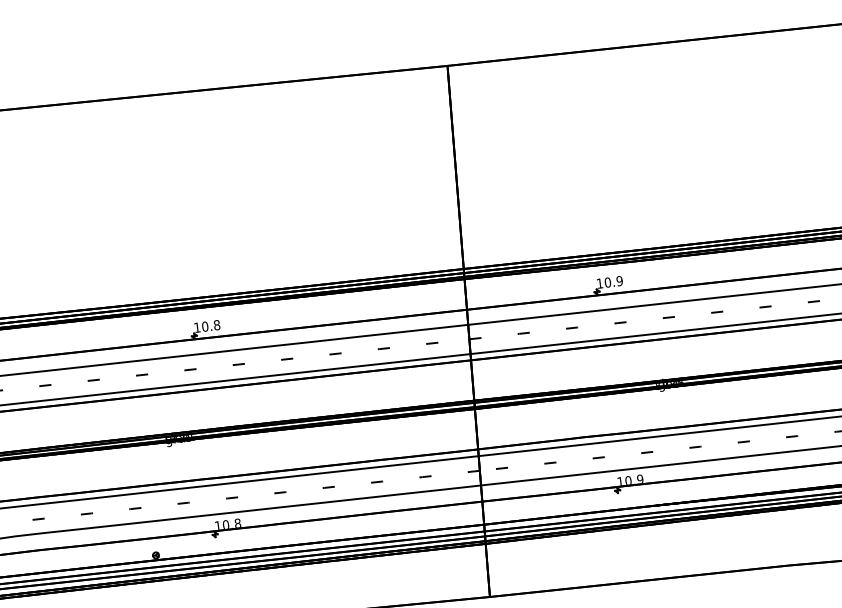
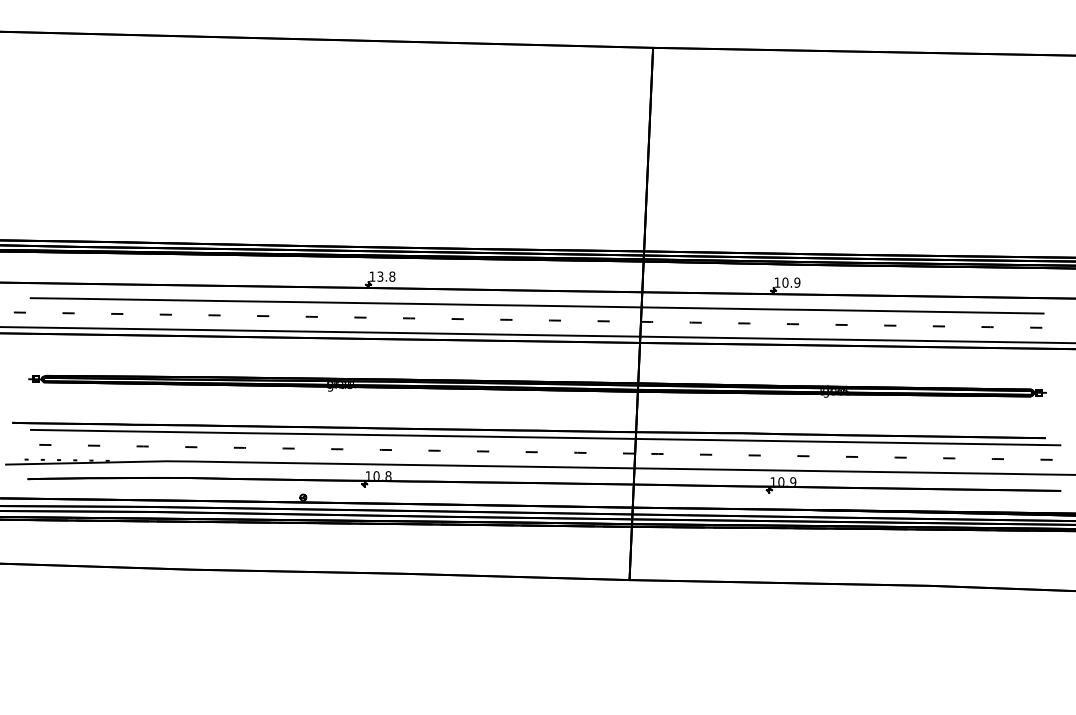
text: (205, 326) -> (380, 276), 10.8 -> 13.8

